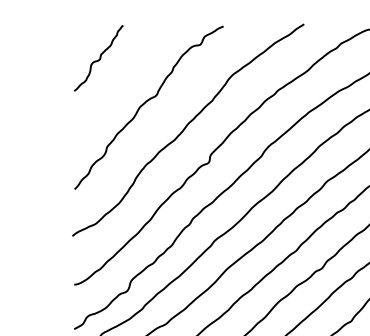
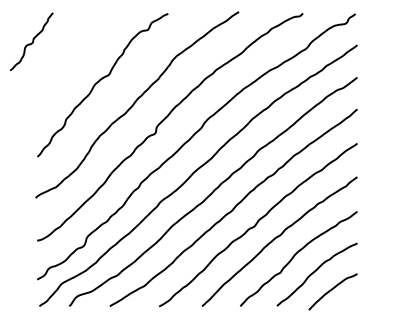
curve: (99, 57) -> (32, 41), moved

